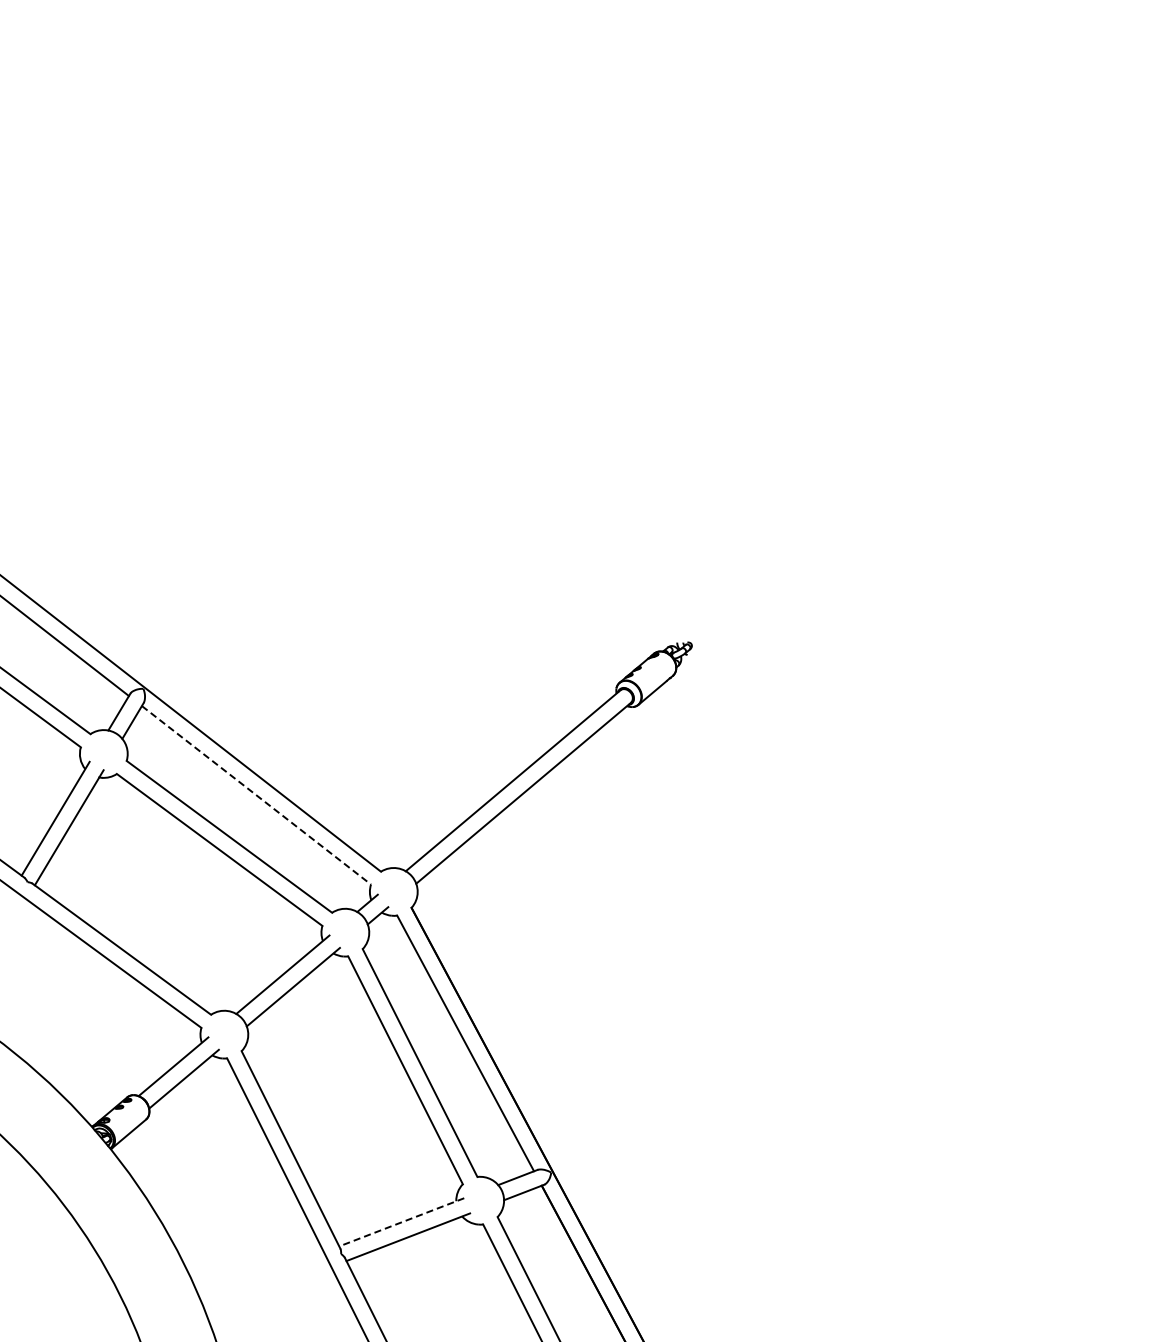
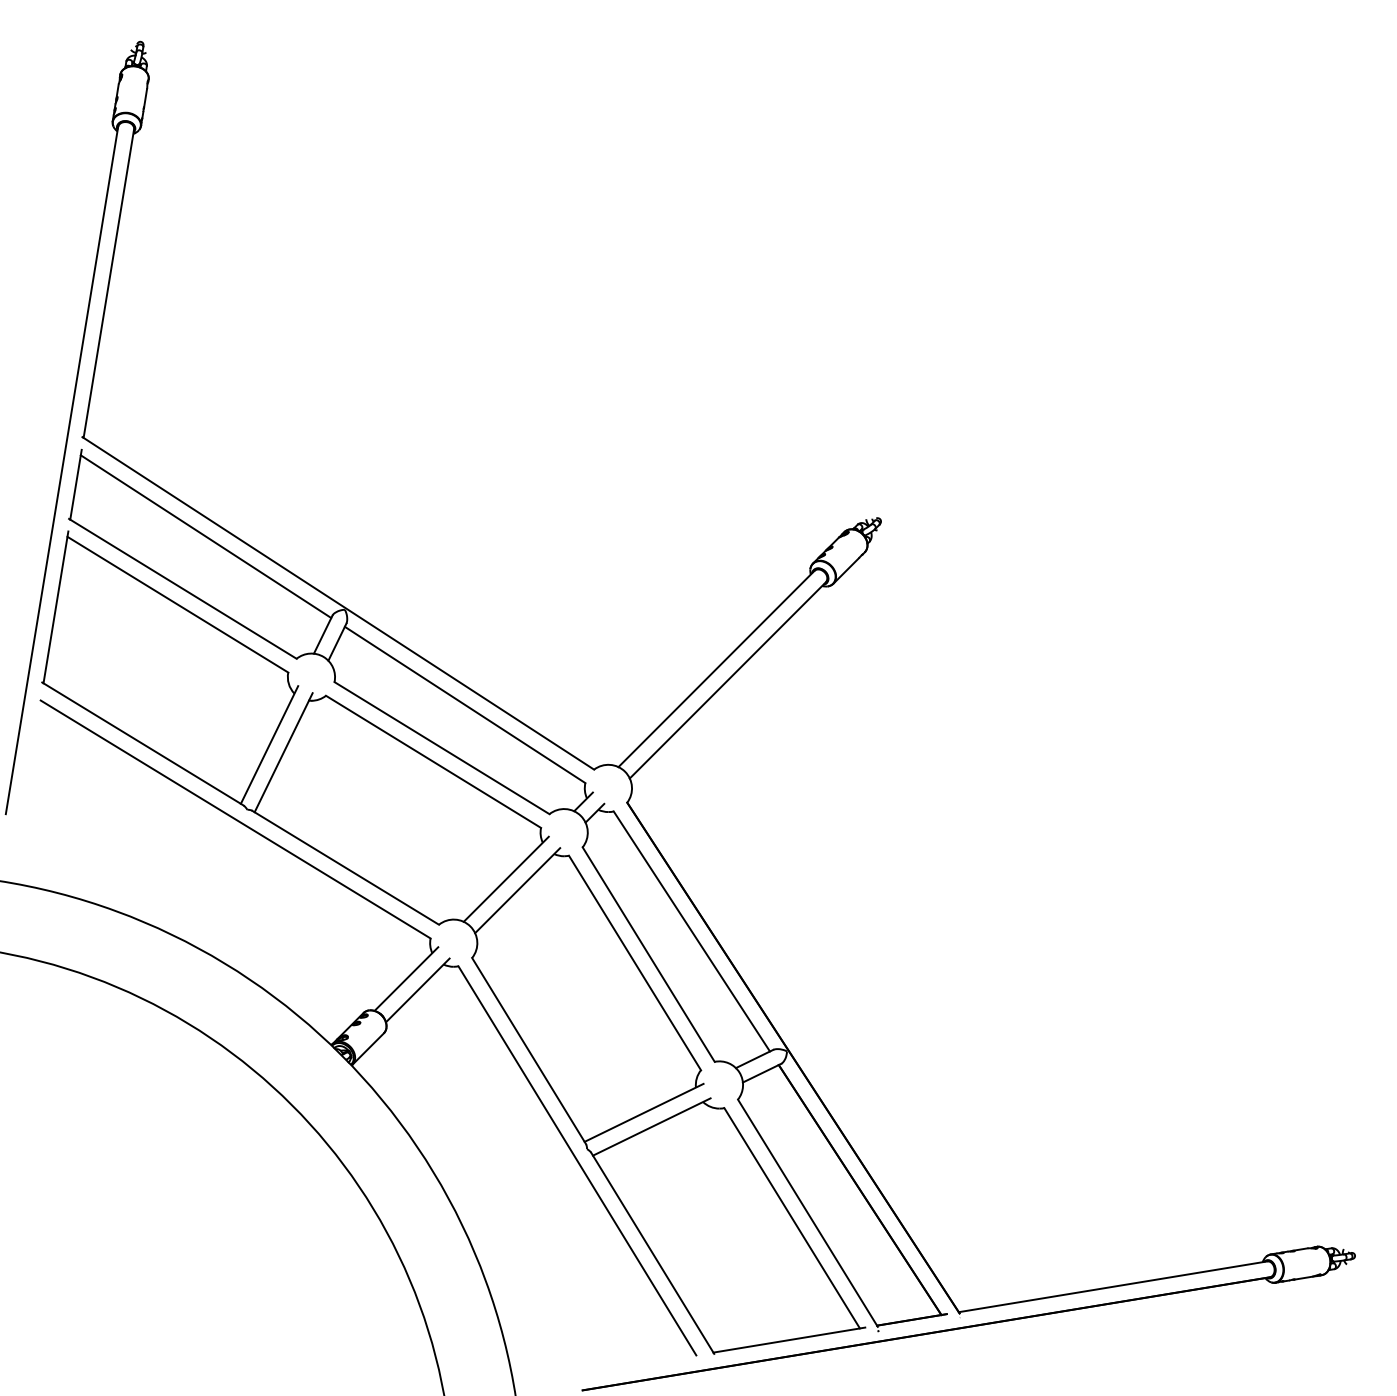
line: (256, 795) -> (465, 705), dashed -> solid
line: (401, 1222) -> (643, 1113), dashed -> solid

